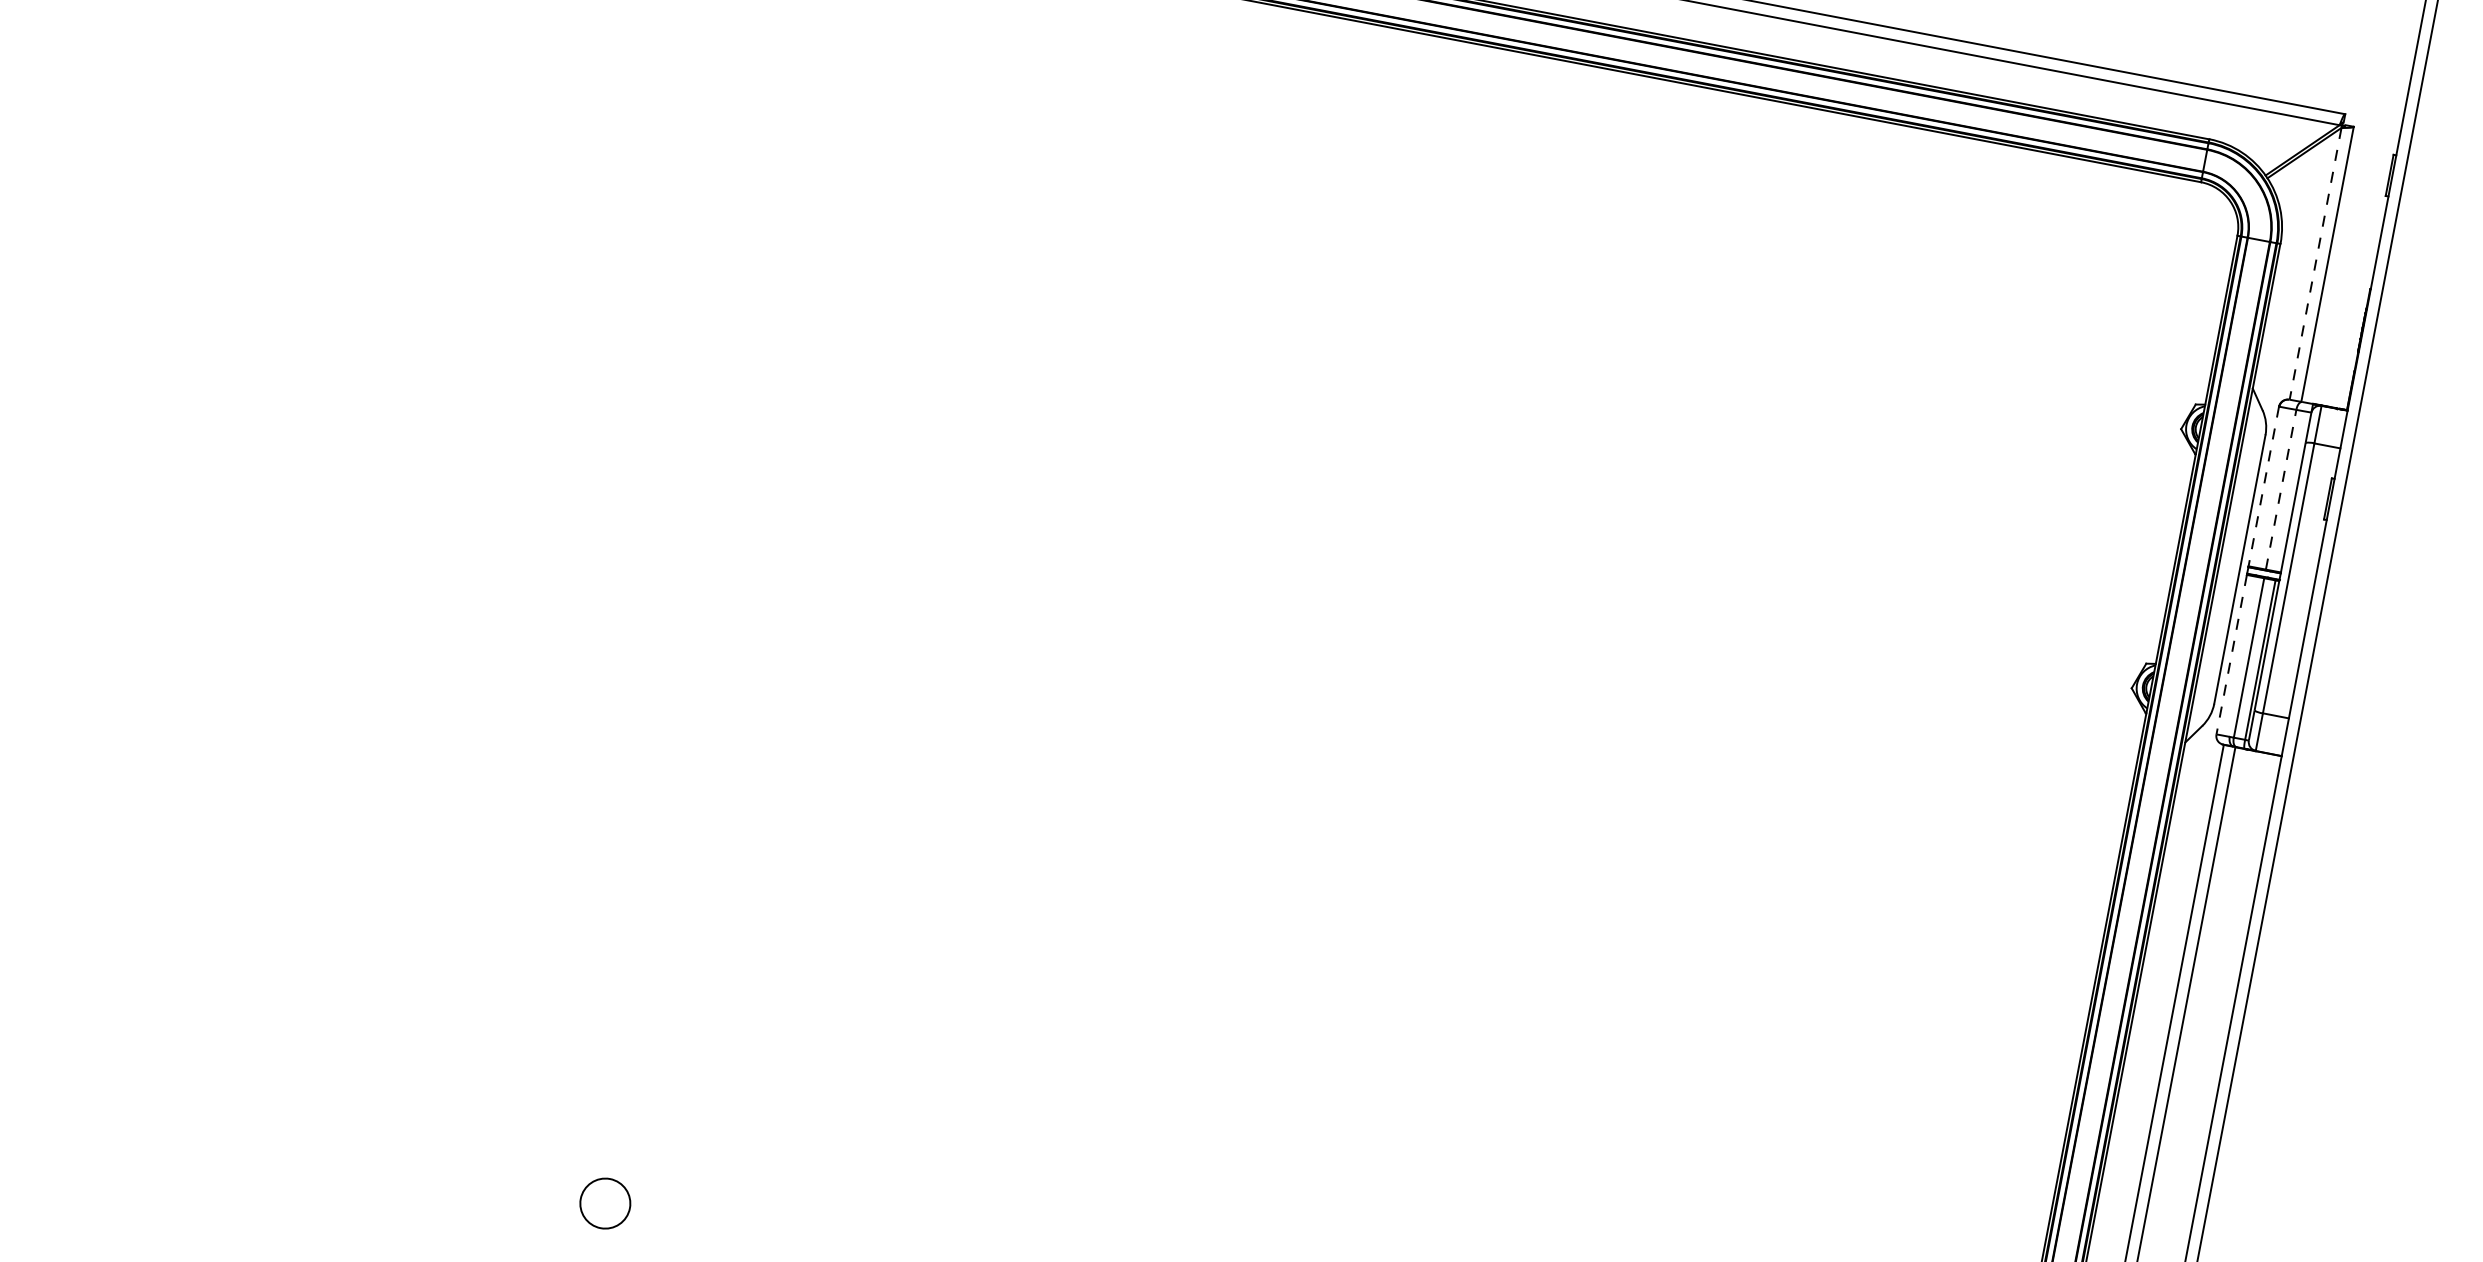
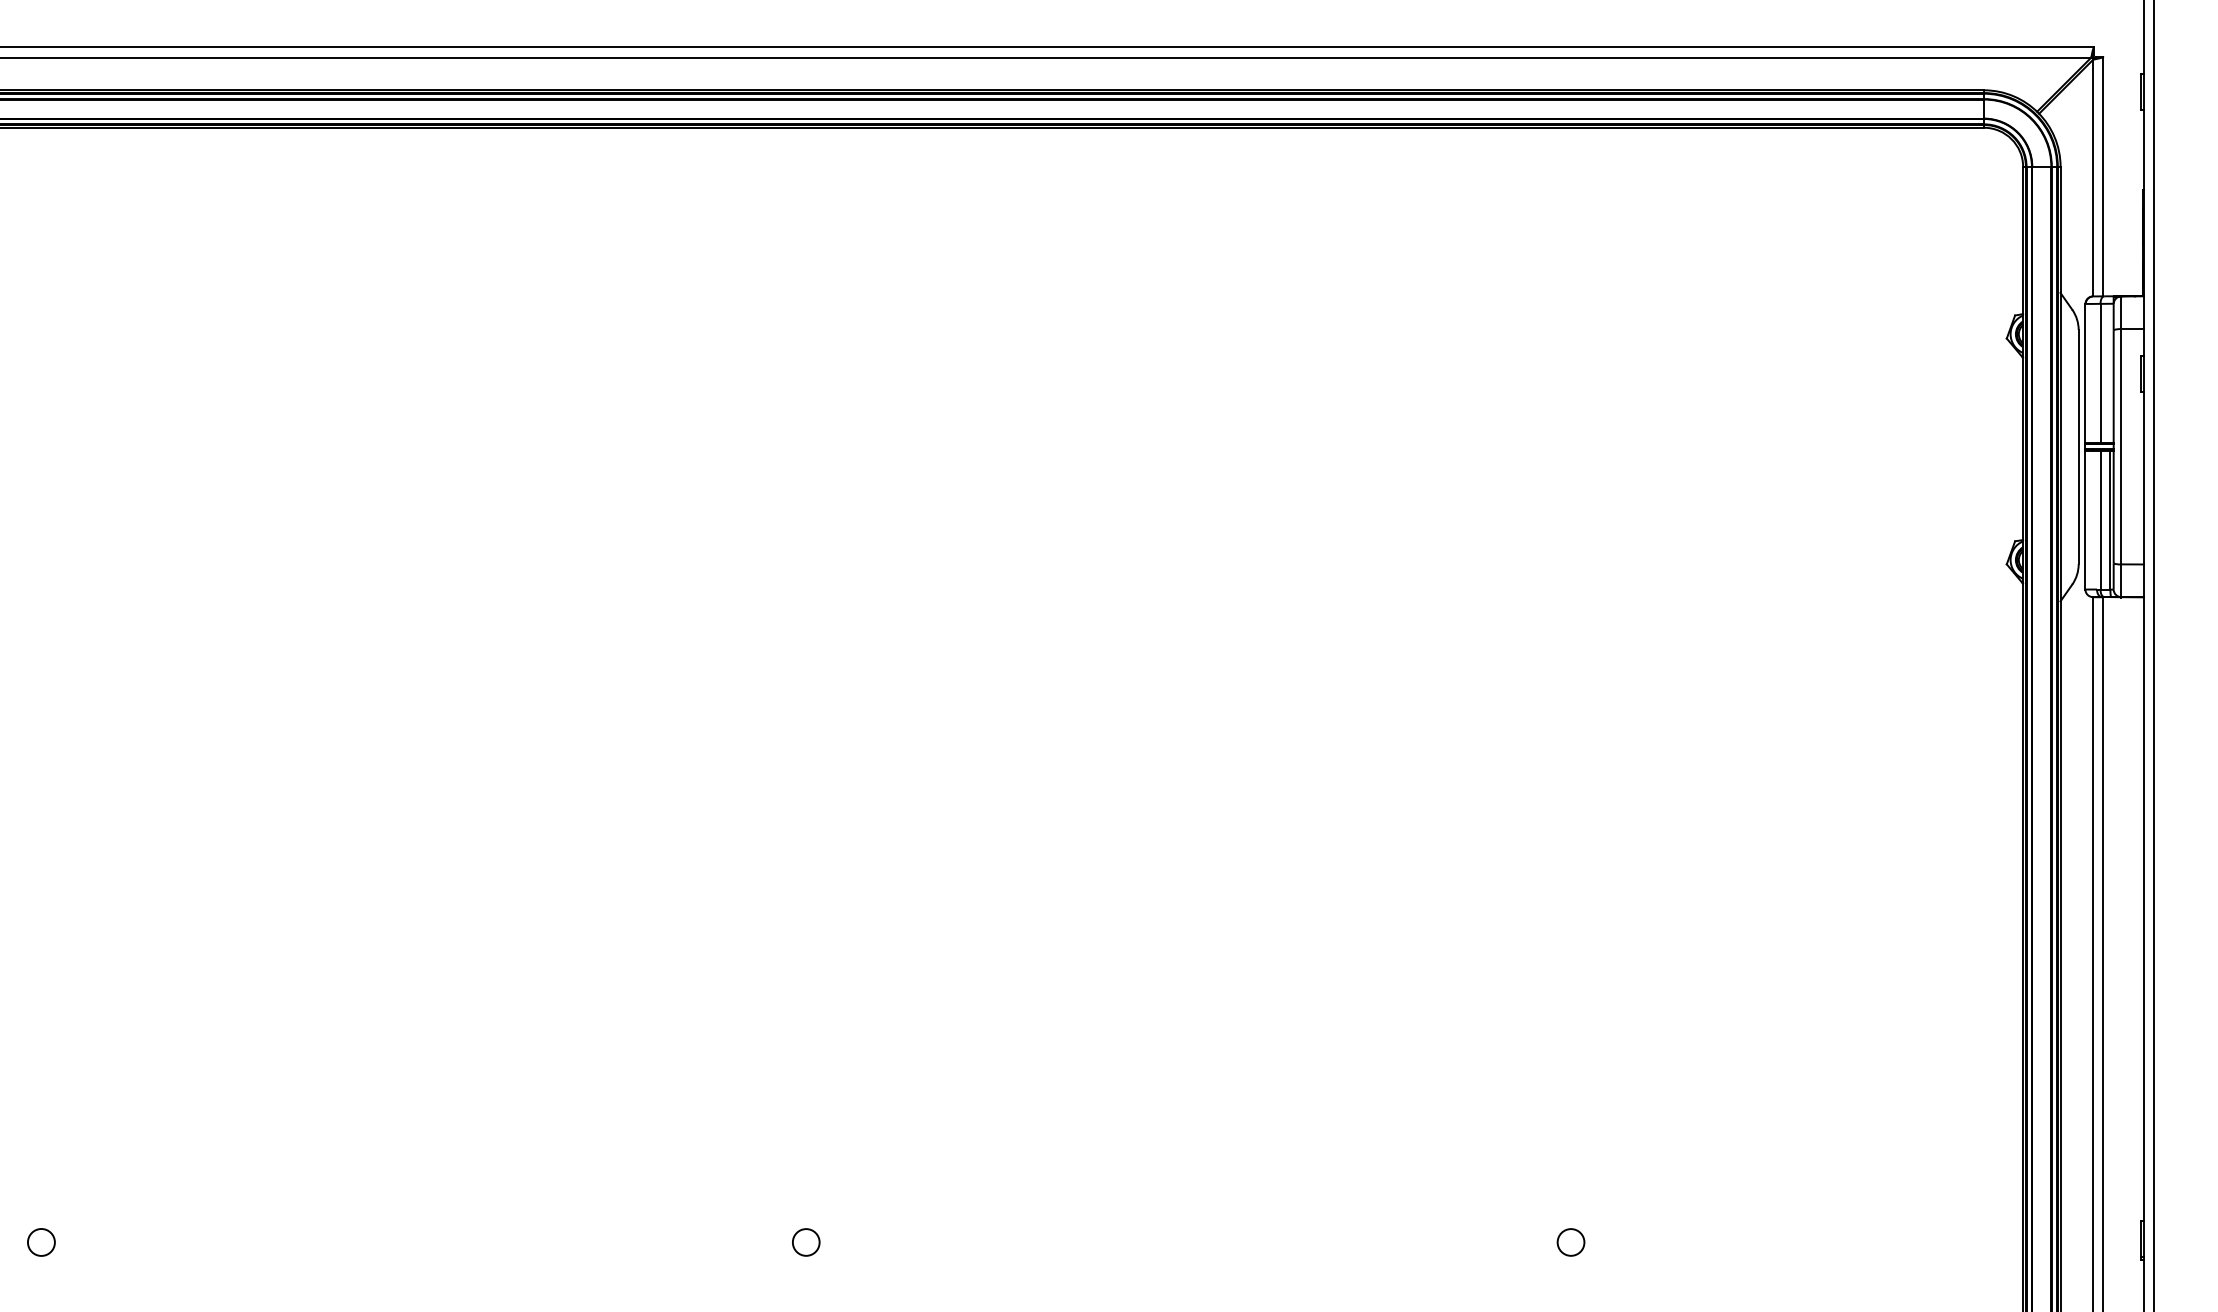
line: (2315, 264) -> (2093, 178), dashed -> solid
line: (2263, 486) -> (2085, 373), dashed -> solid
line: (2281, 489) -> (2100, 373), dashed -> solid
line: (2231, 655) -> (2085, 520), dashed -> solid
circle: (605, 1203) -> (806, 1242), size x0.62

